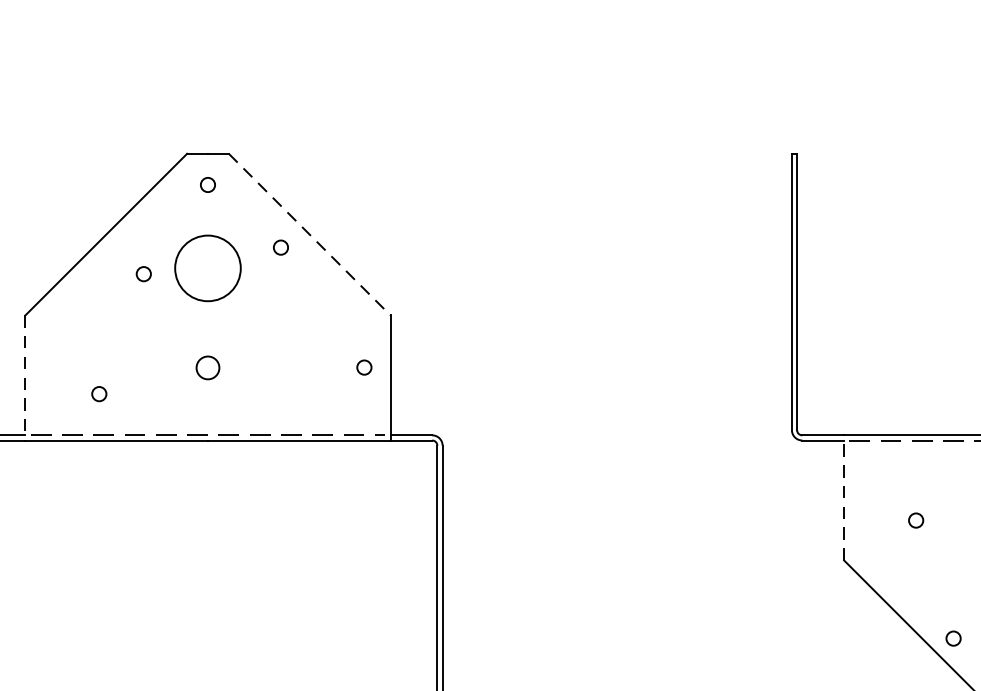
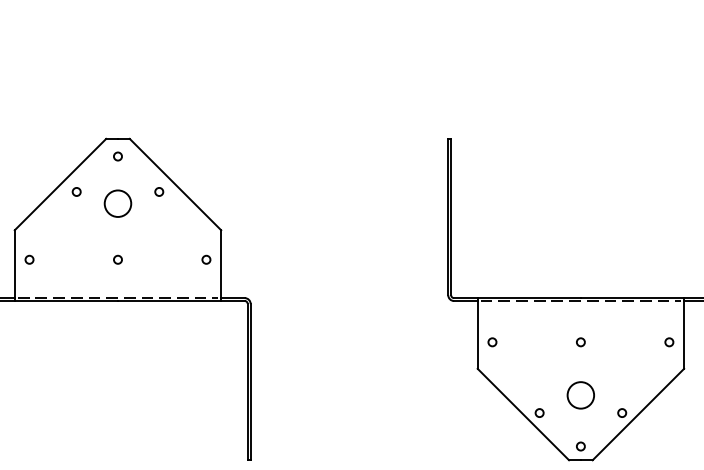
line: (309, 234) -> (175, 184), dashed -> solid
circle: (207, 268) -> (117, 203), size x0.71
circle: (143, 273) -> (76, 191), moved
circle: (207, 367) -> (117, 259), size x0.62
line: (24, 379) -> (14, 266), dashed -> solid
circle: (99, 393) -> (29, 259), moved
line: (843, 496) -> (477, 332), dashed -> solid
circle: (916, 520) -> (492, 342), moved

